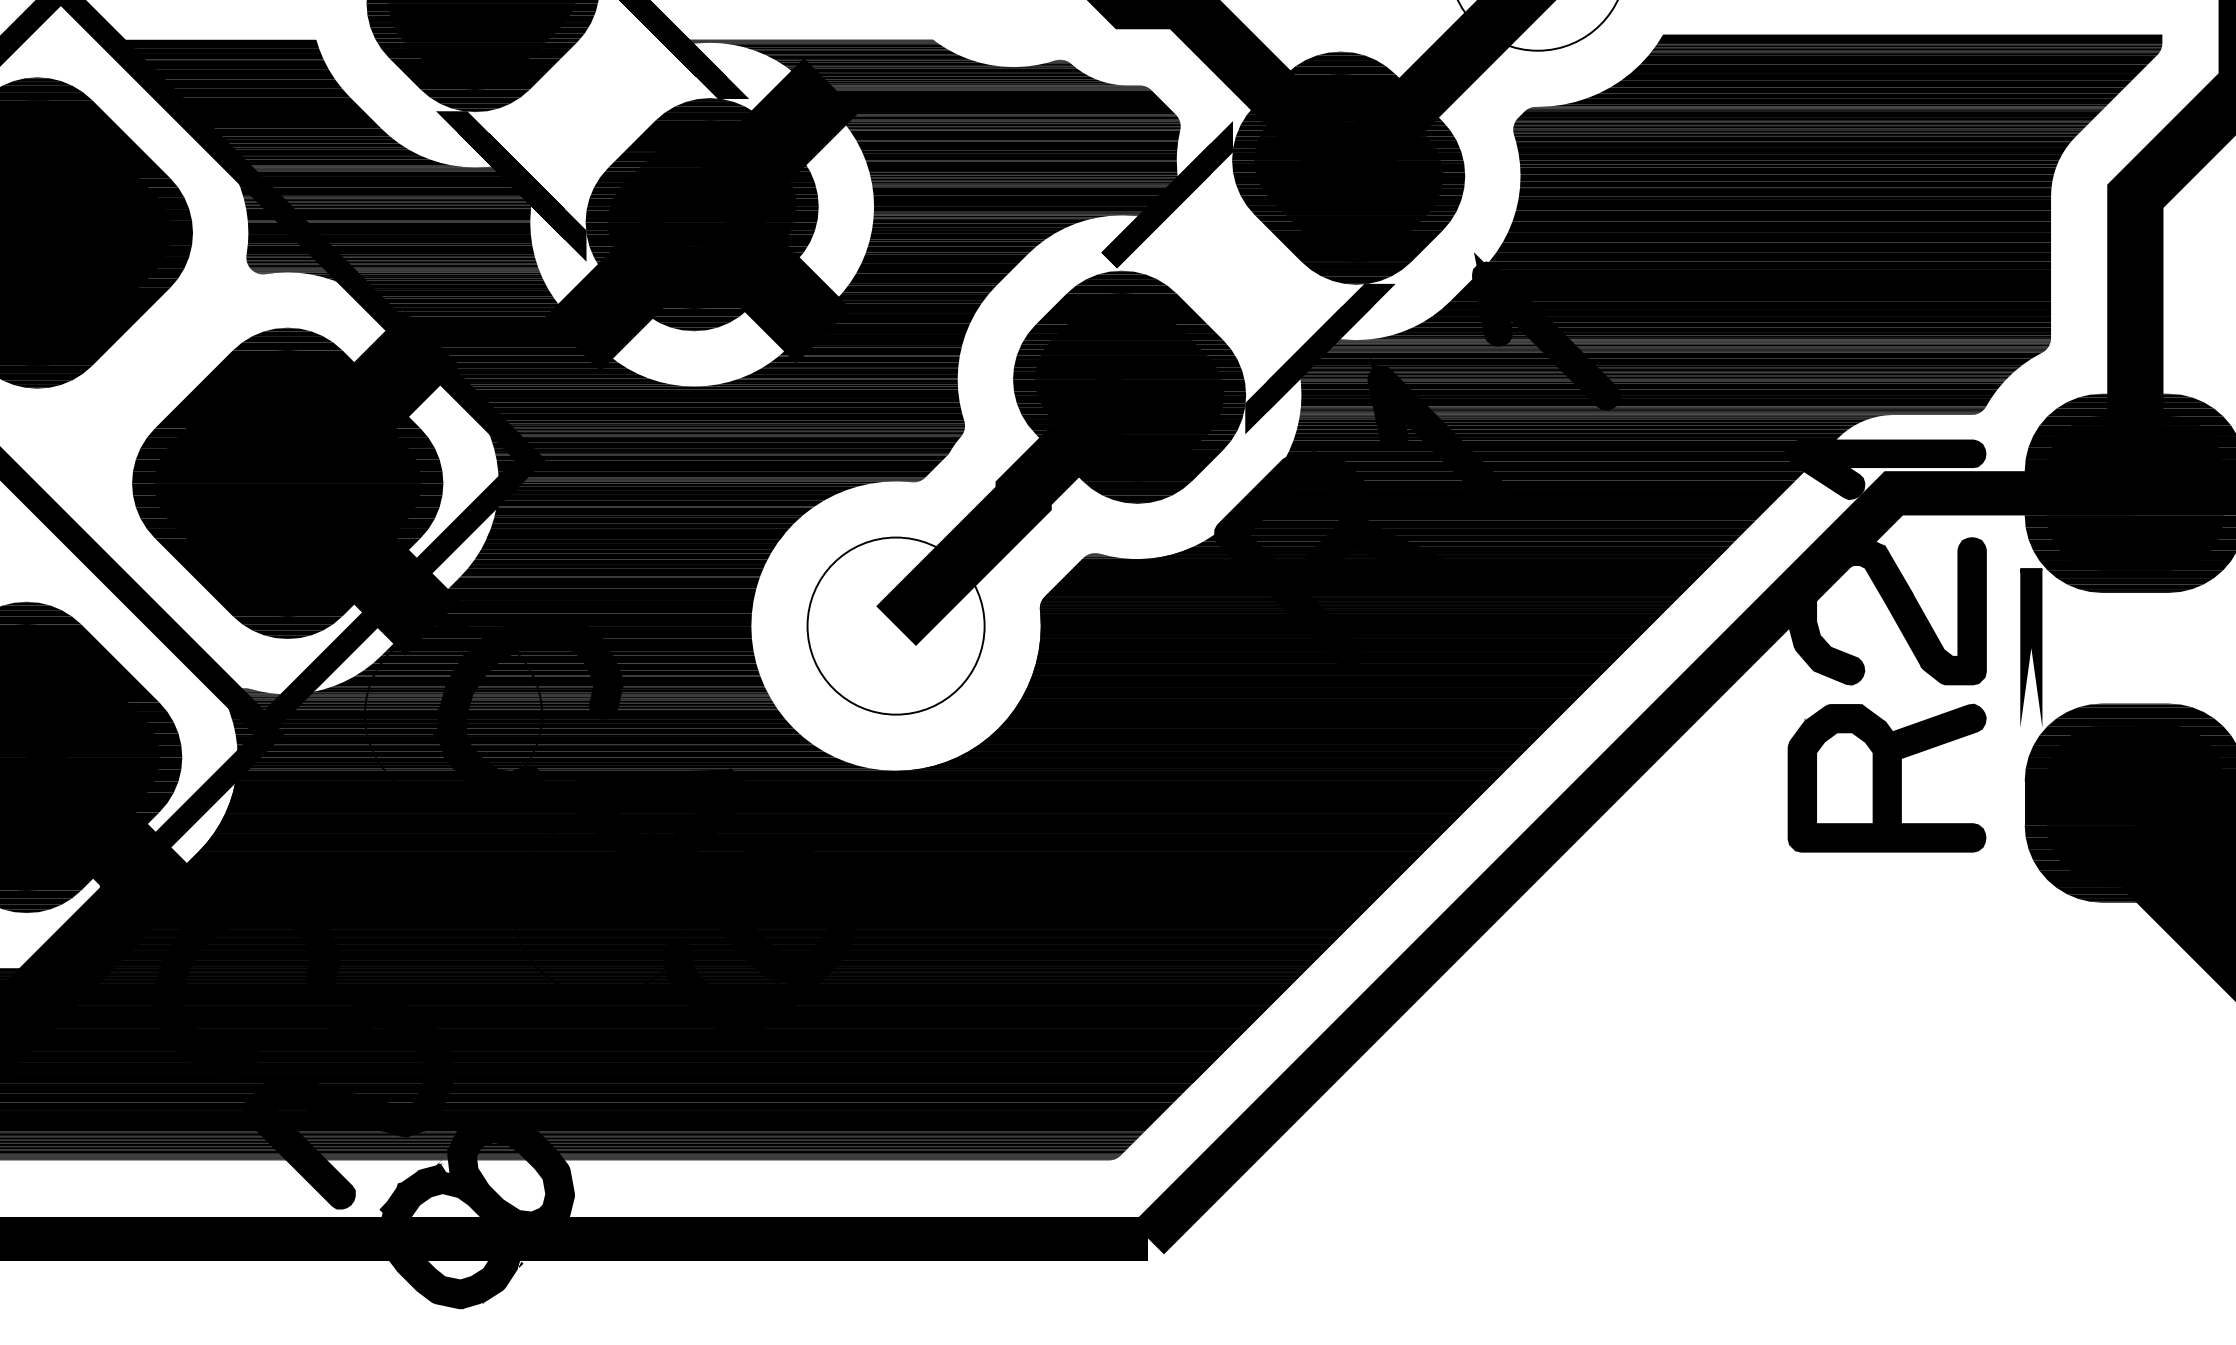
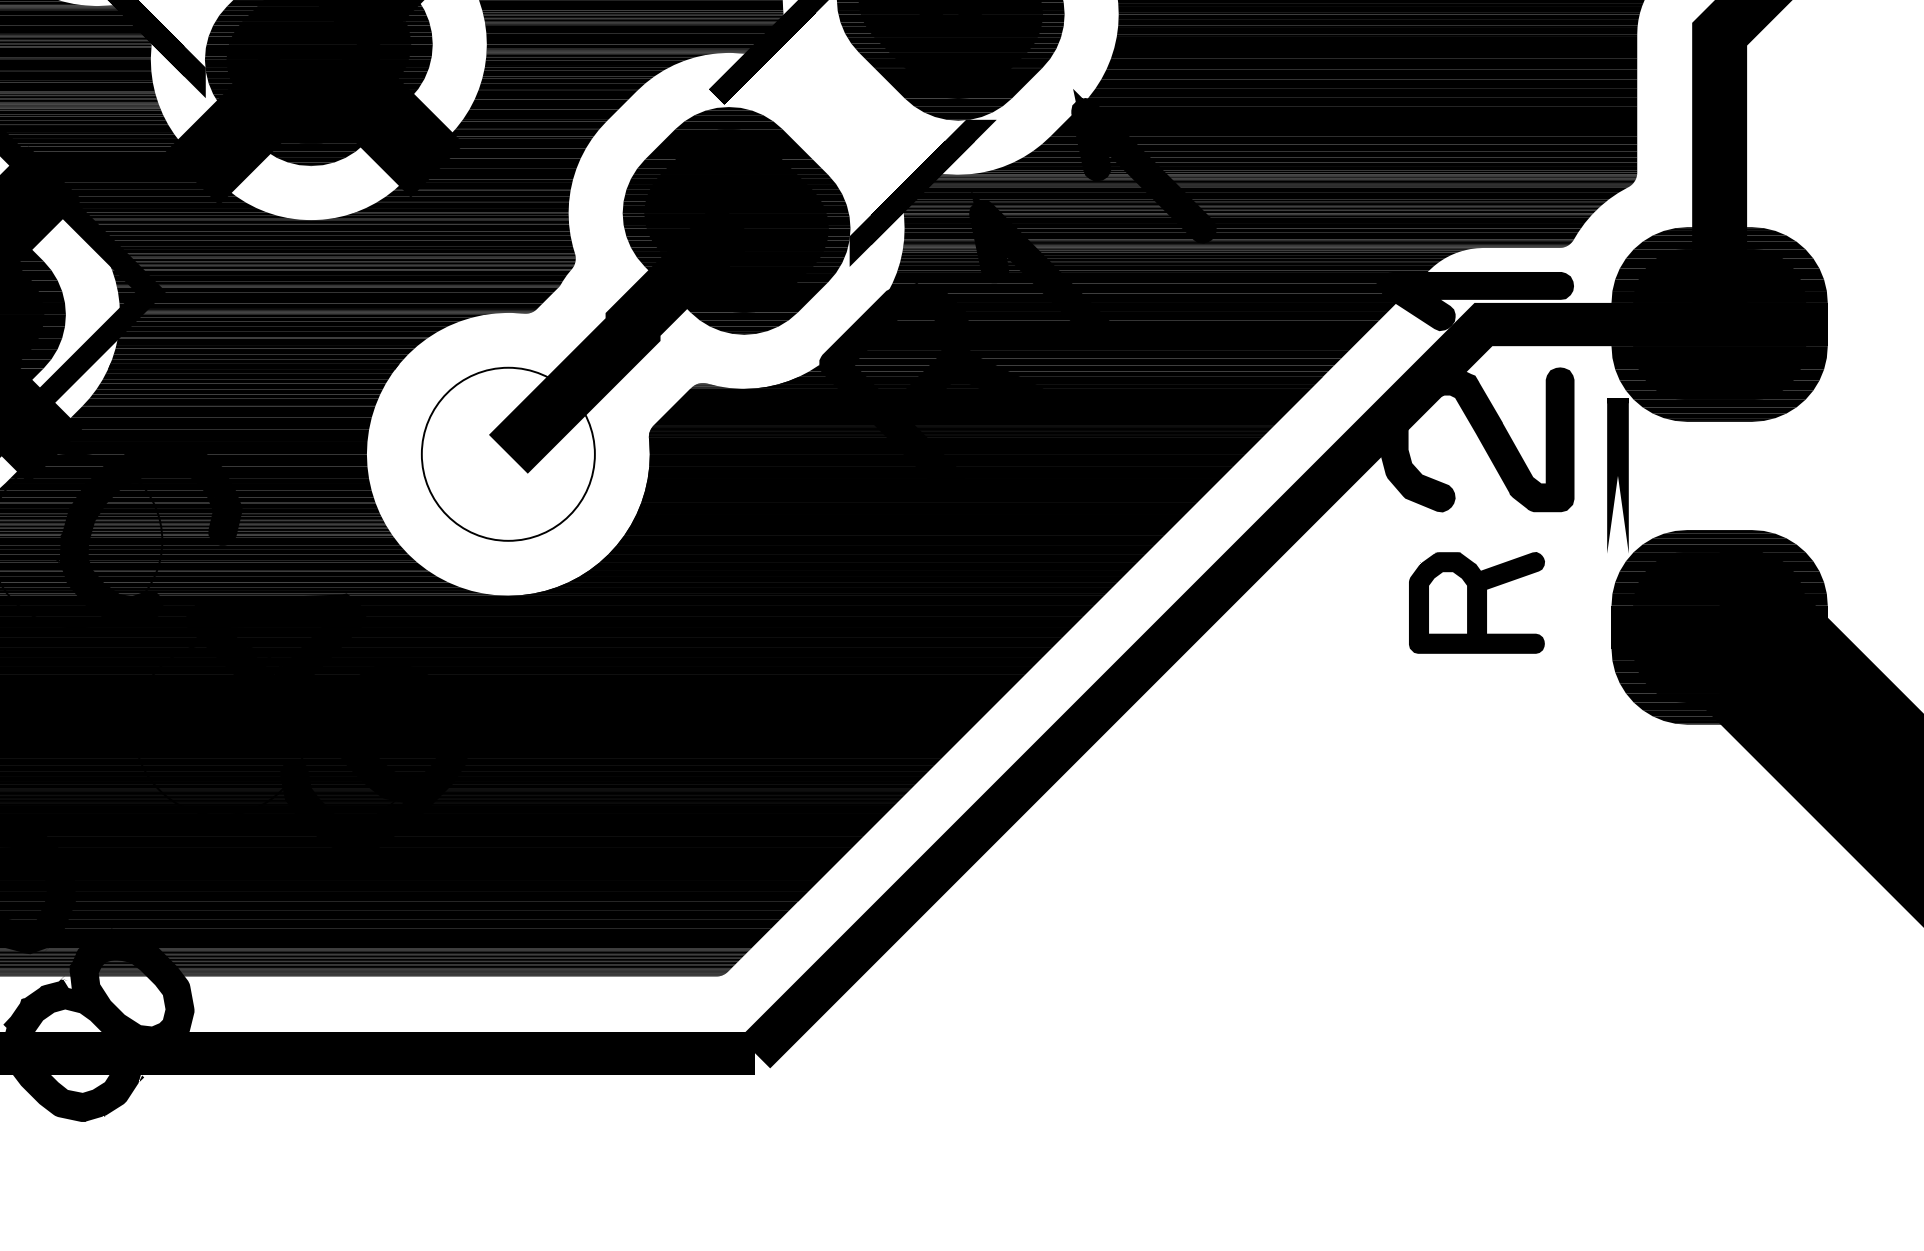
part: (1886, 777) -> (1476, 602), size x0.7

